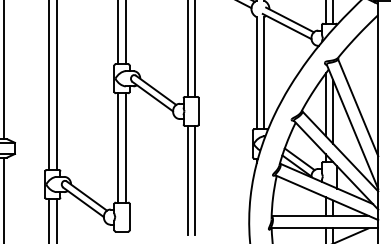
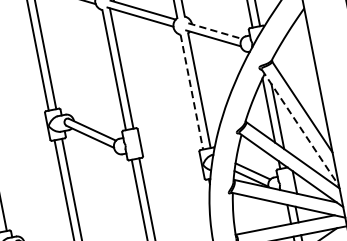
line: (290, 19) -> (215, 30), solid -> dashed
line: (256, 73) -> (191, 92), solid -> dashed
line: (352, 127) -> (300, 128), solid -> dashed

